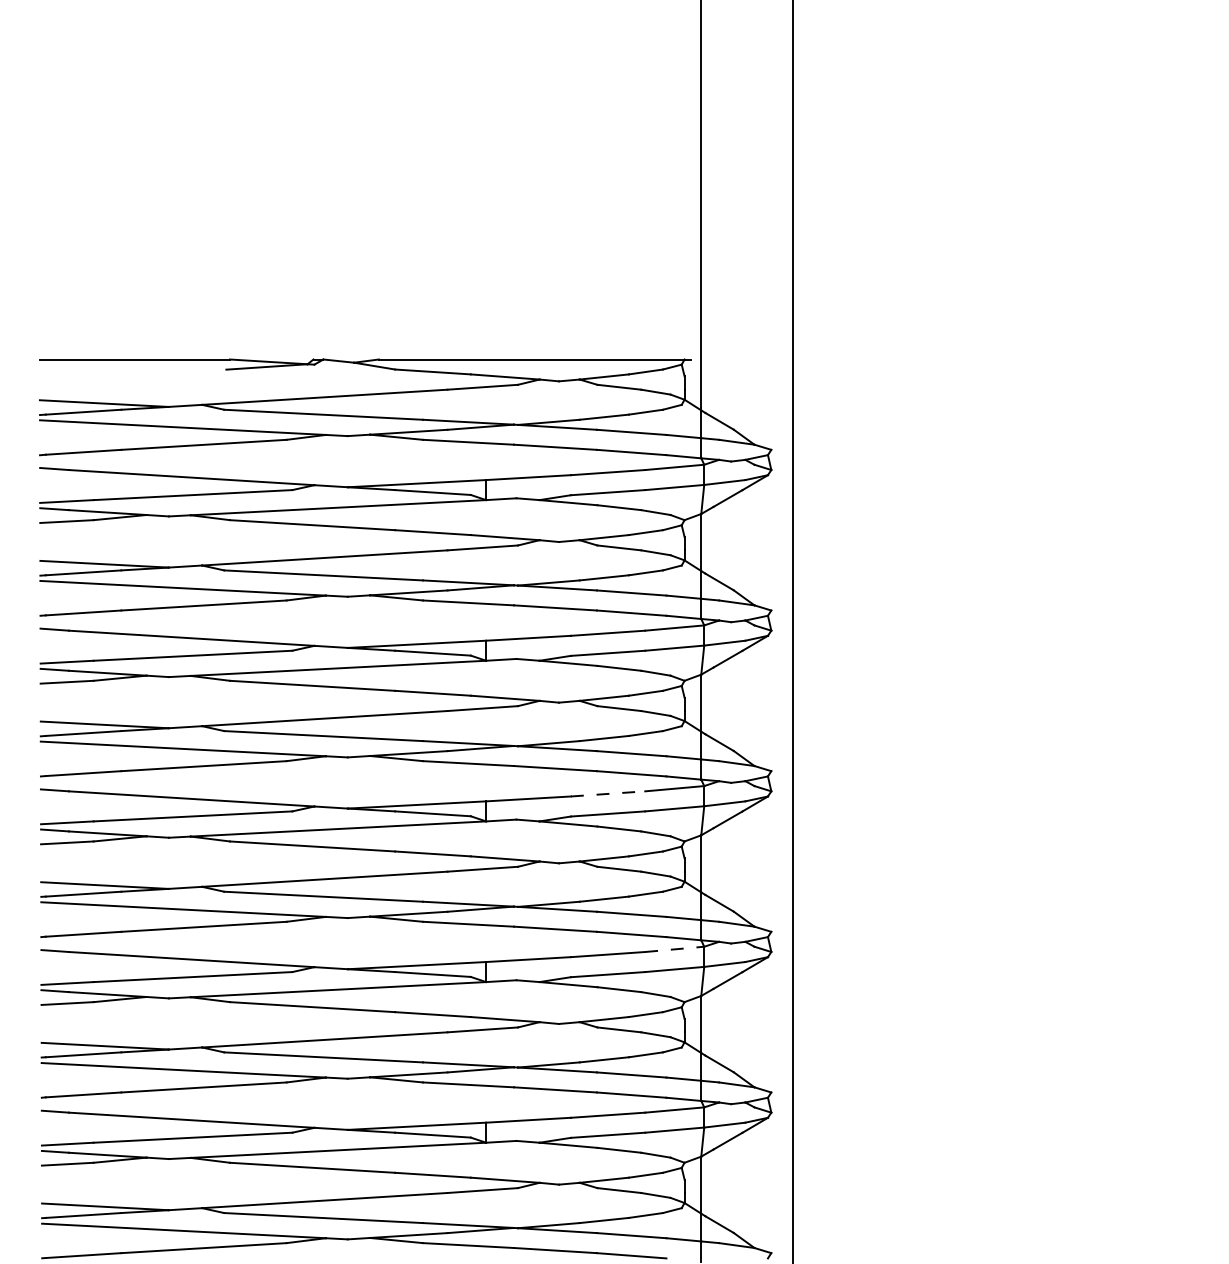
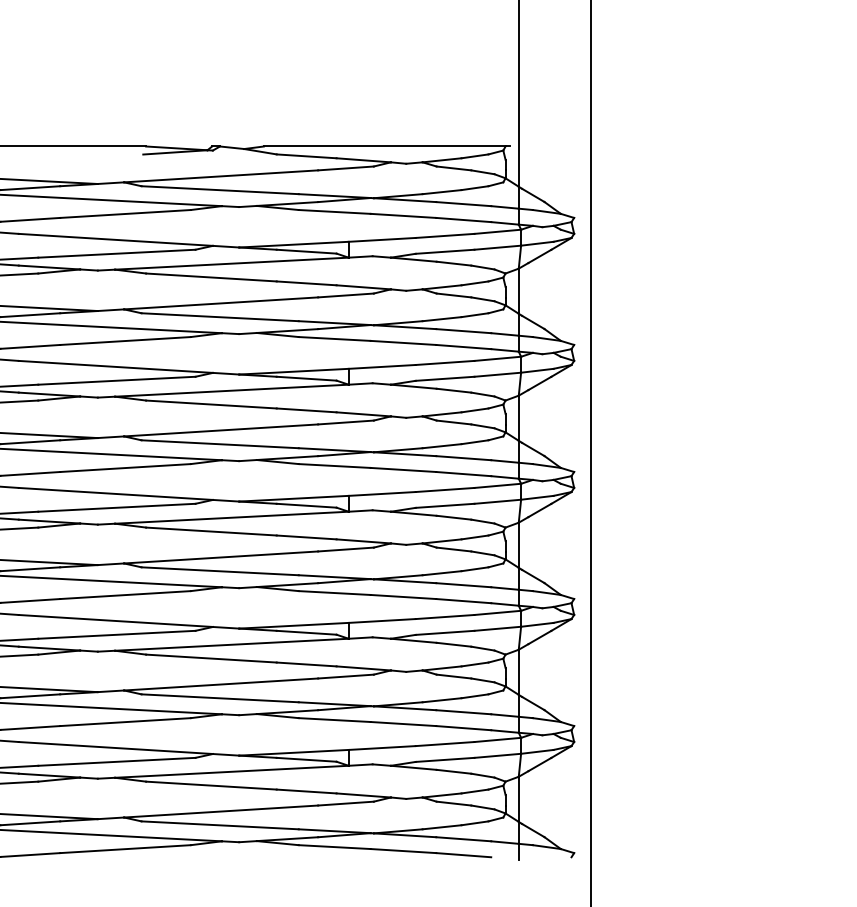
line: (608, 793) -> (445, 489), dashed -> solid
line: (674, 949) -> (497, 613), dashed -> solid

